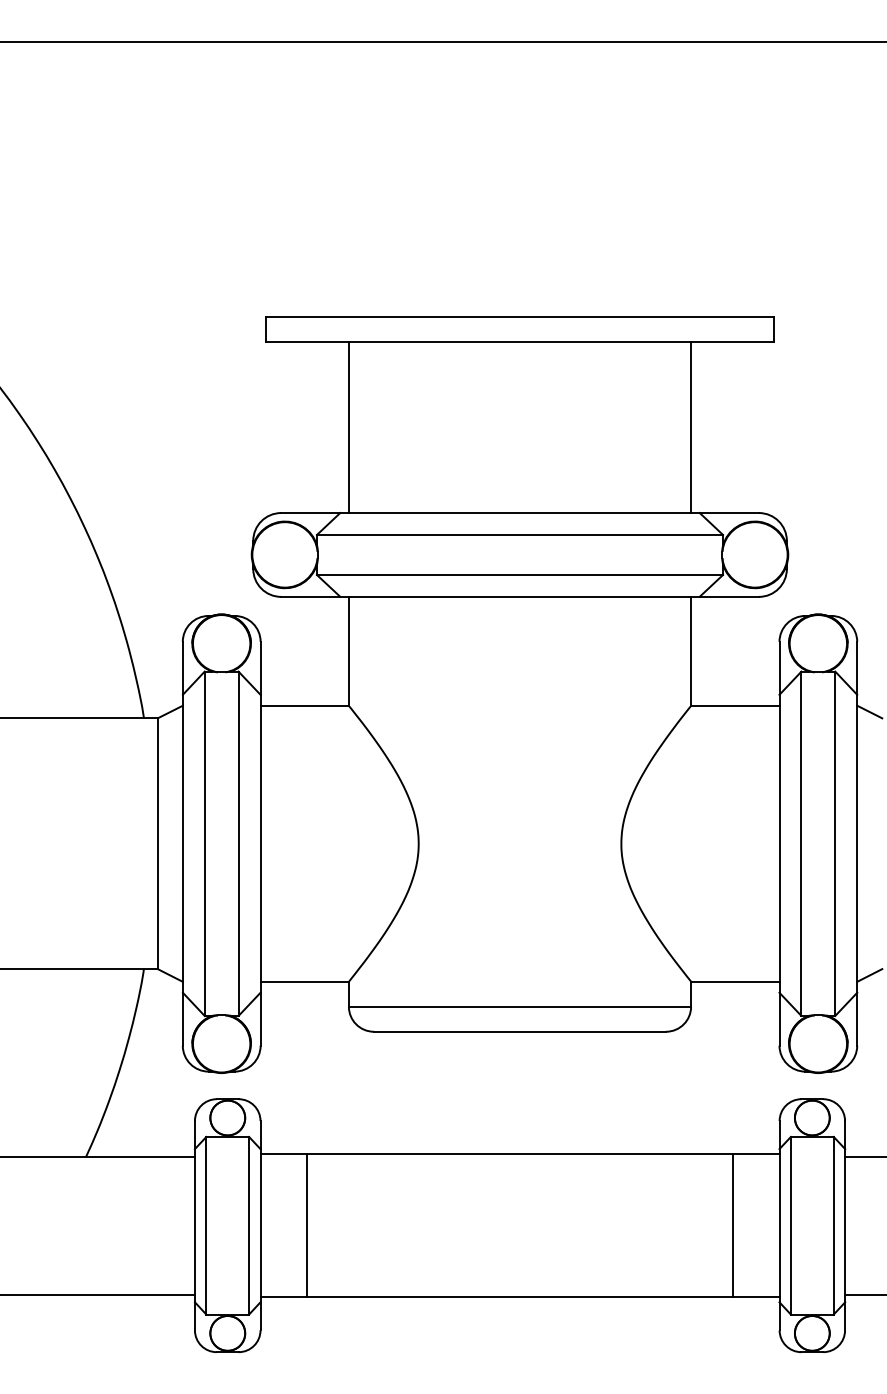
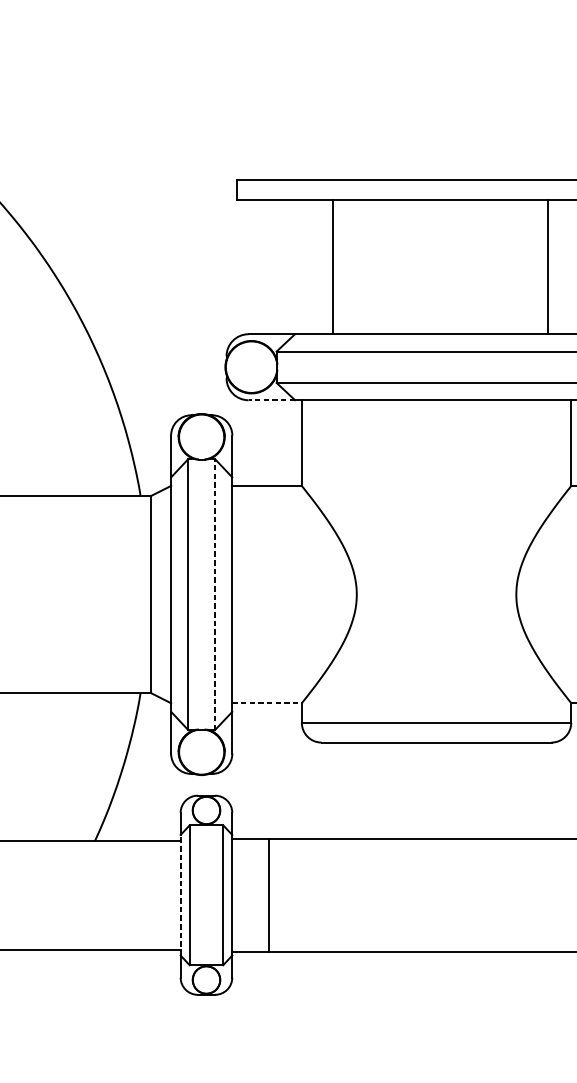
line: (348, 427) -> (333, 266), moved
line: (691, 427) -> (548, 266), moved
line: (310, 596) -> (271, 399), solid -> dashed
line: (238, 843) -> (214, 594), solid -> dashed
line: (305, 981) -> (267, 703), solid -> dashed
line: (194, 1225) -> (180, 895), solid -> dashed

